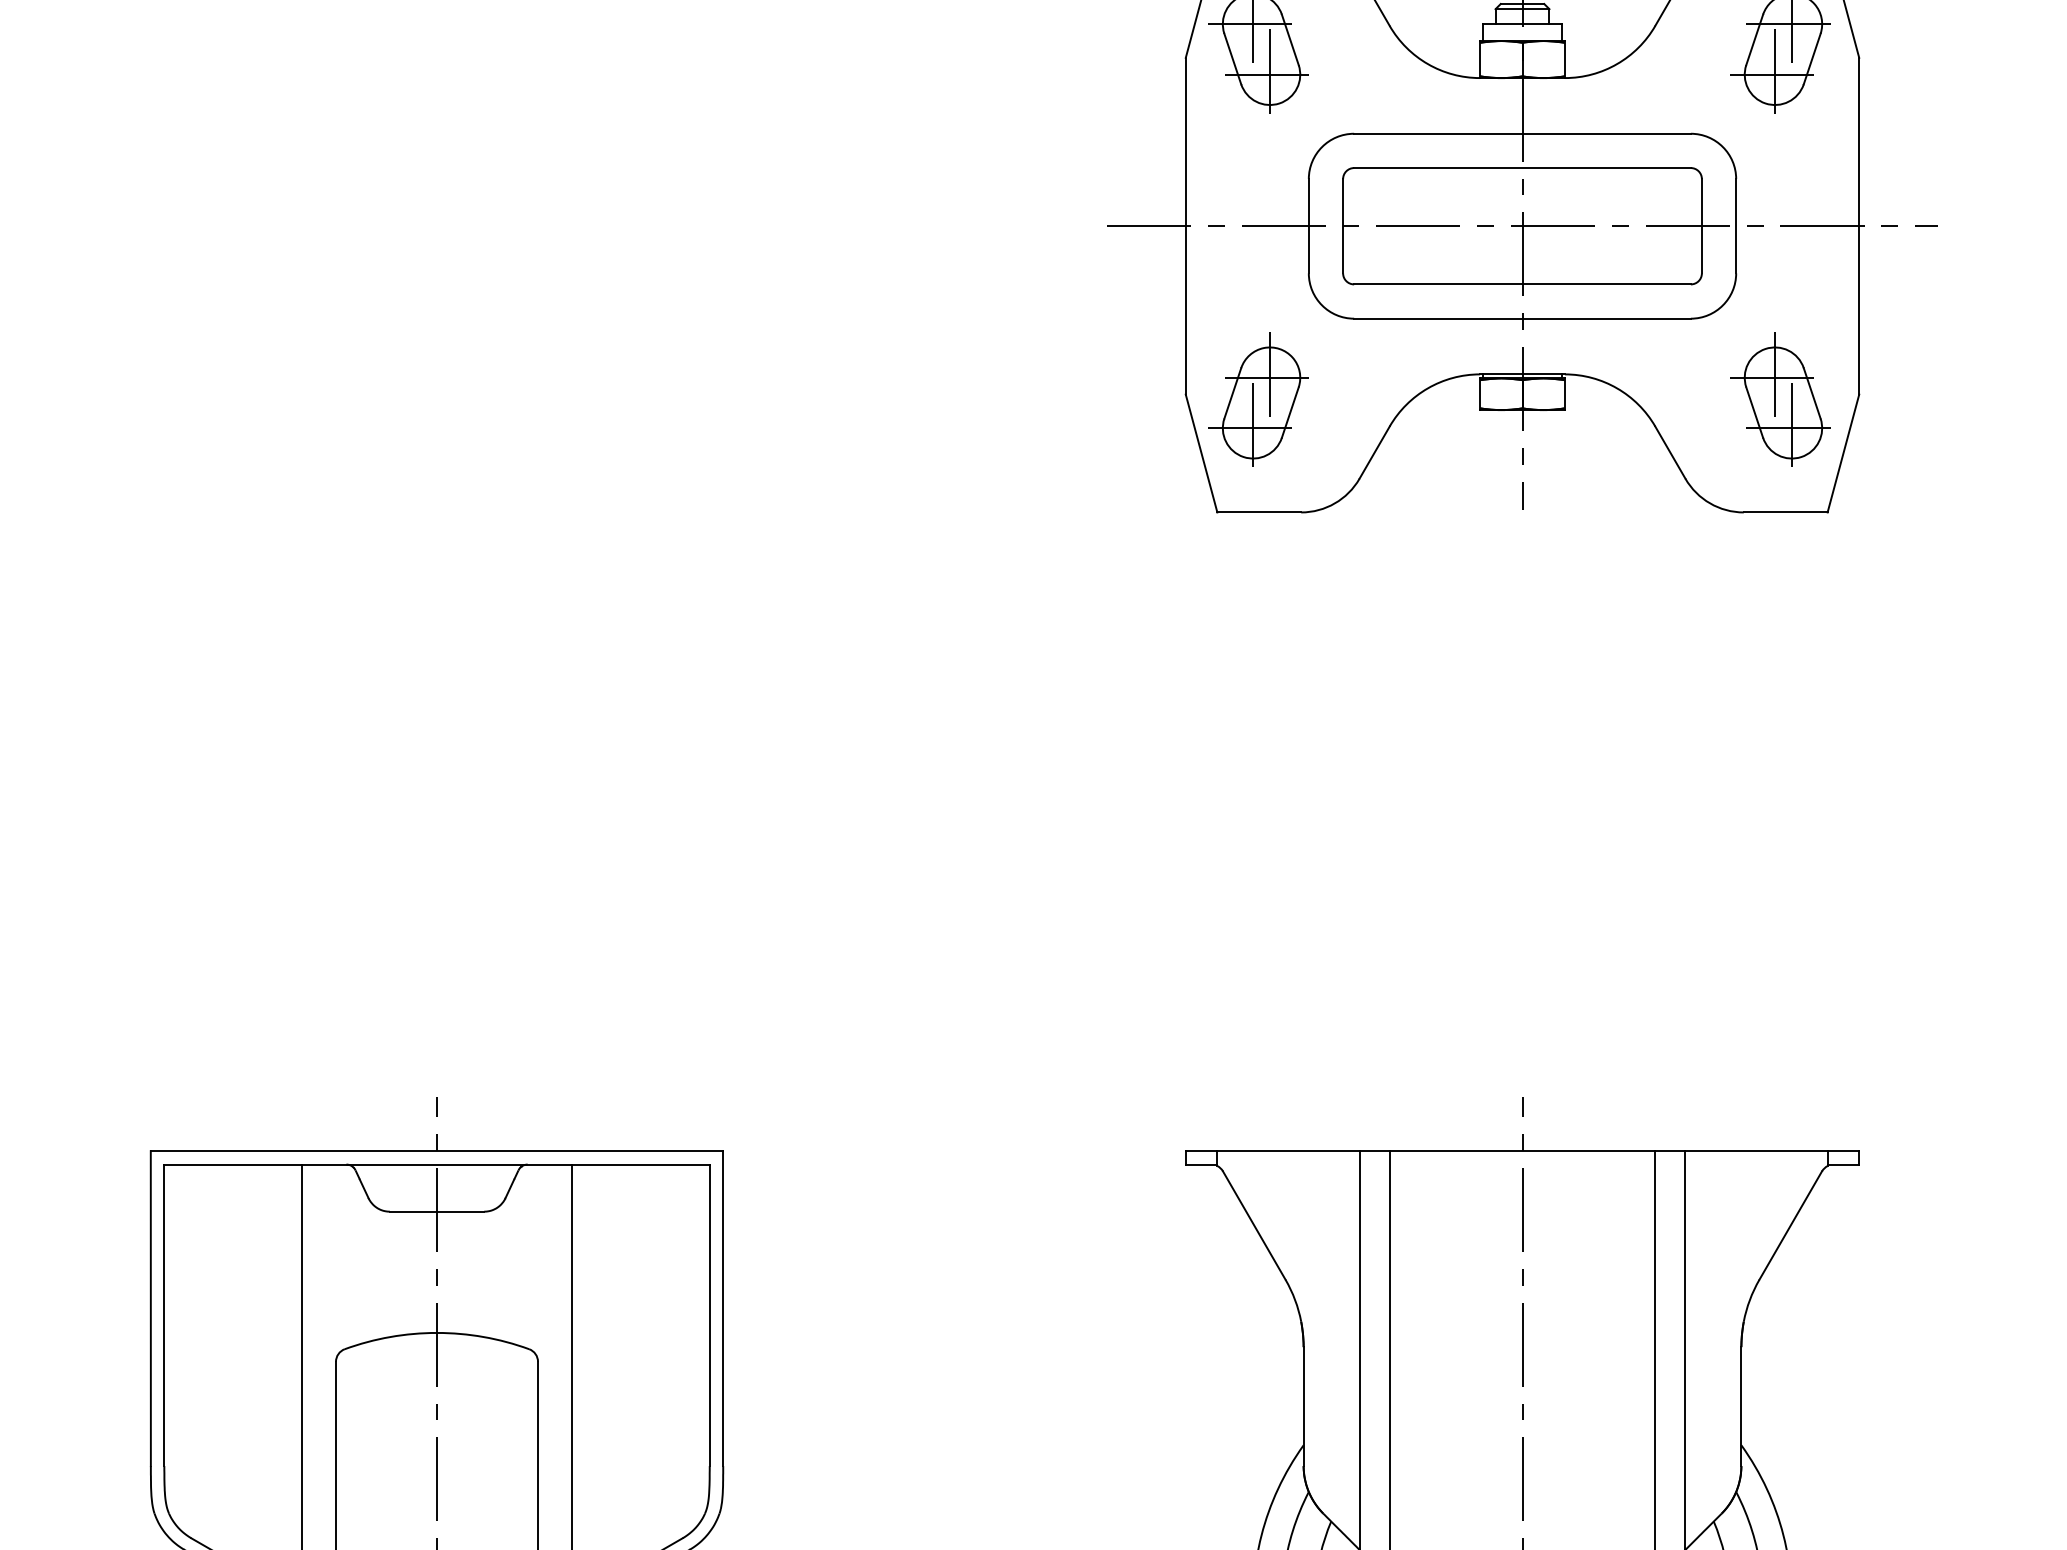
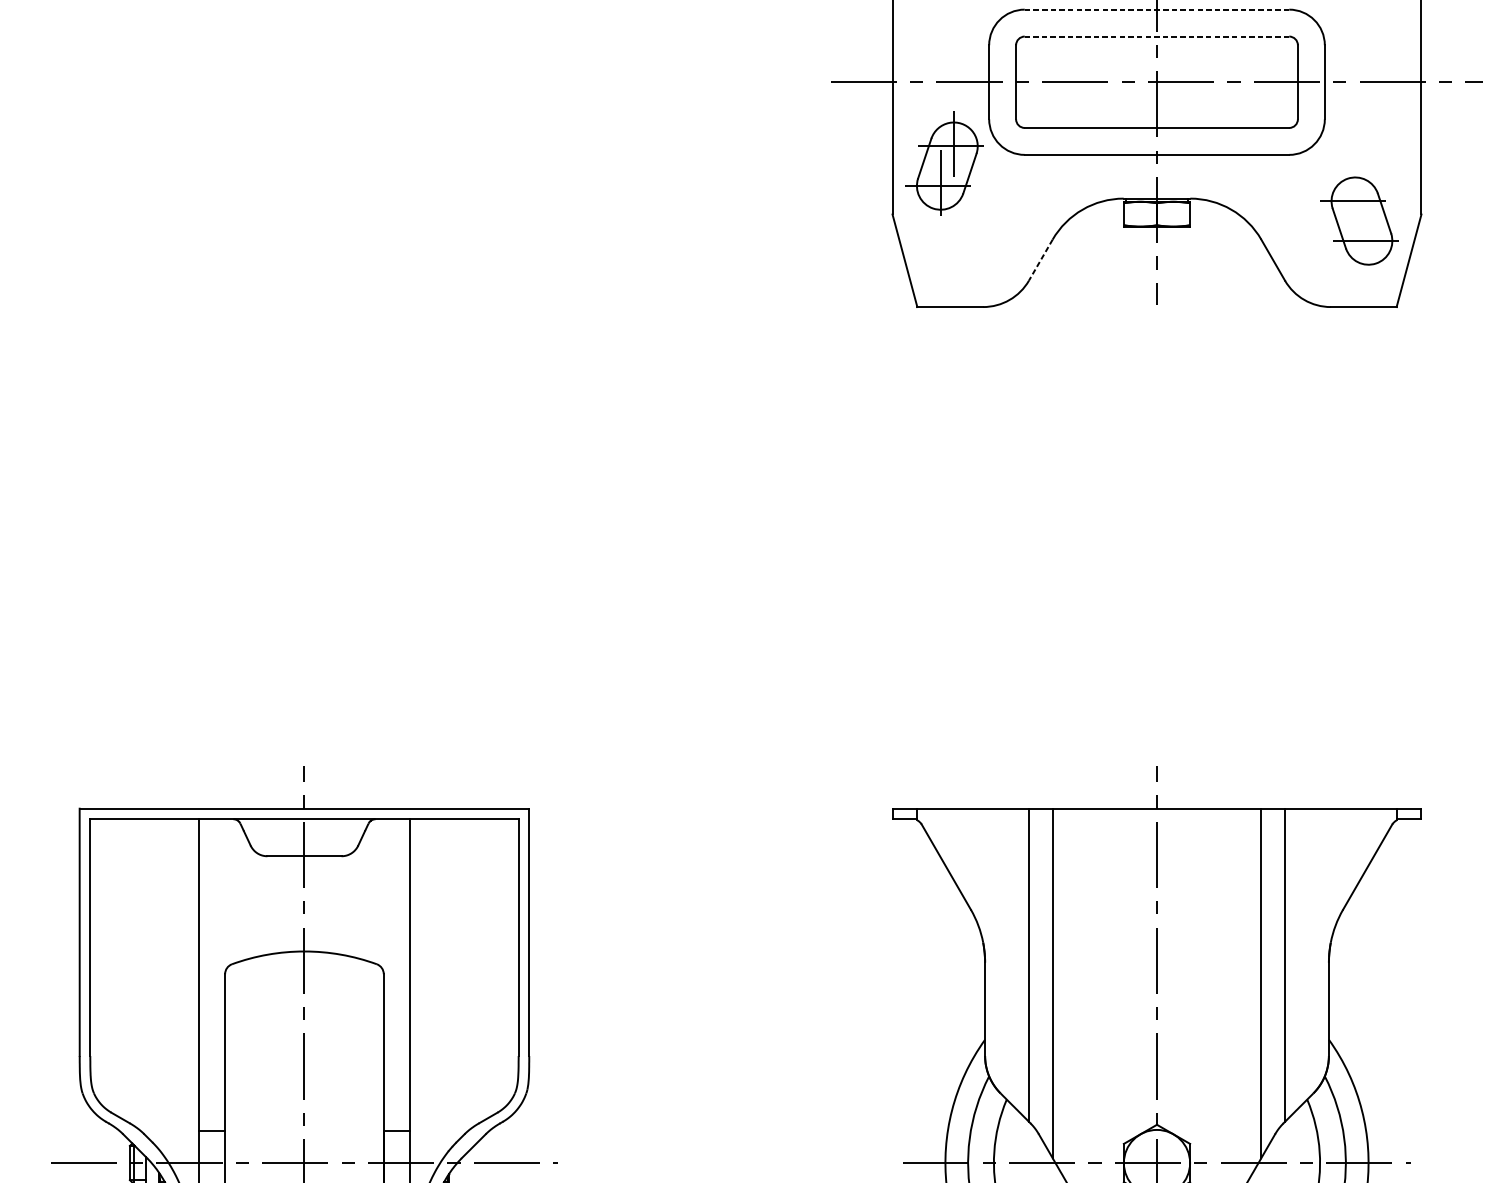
line: (1523, 133) -> (1157, 9), solid -> dashed
line: (1522, 168) -> (1157, 36), solid -> dashed
line: (1775, 377) -> (1355, 201), removed
part: (1258, 399) -> (944, 163), moved
line: (1791, 427) -> (1368, 240), removed
line: (1374, 453) -> (1040, 260), solid -> dashed

